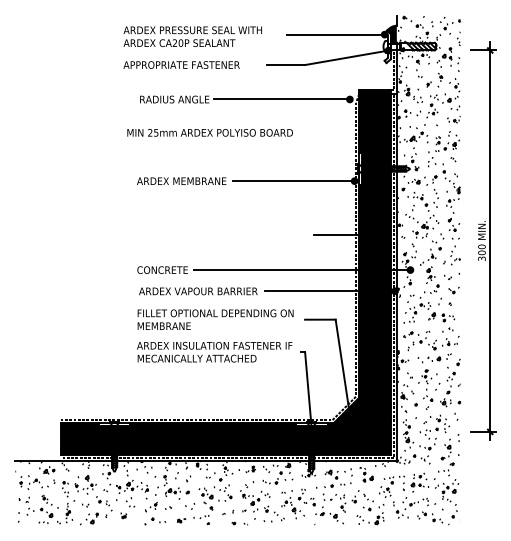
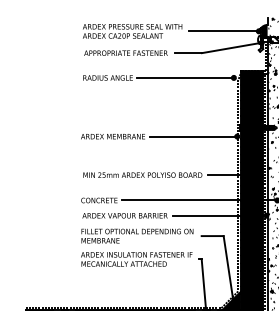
text: (192, 36) -> (132, 31), moved
text: (181, 64) -> (125, 52), moved
text: (209, 132) -> (142, 174), moved

